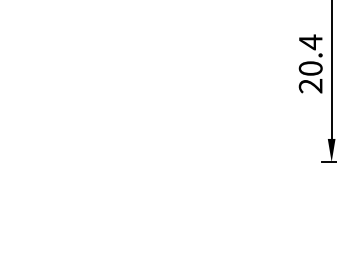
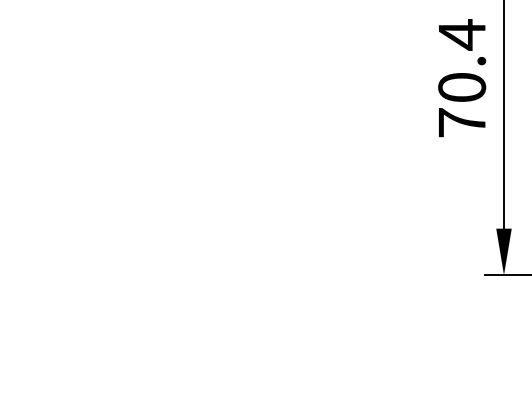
text: (310, 85) -> (461, 121), 20.4 -> 70.4

